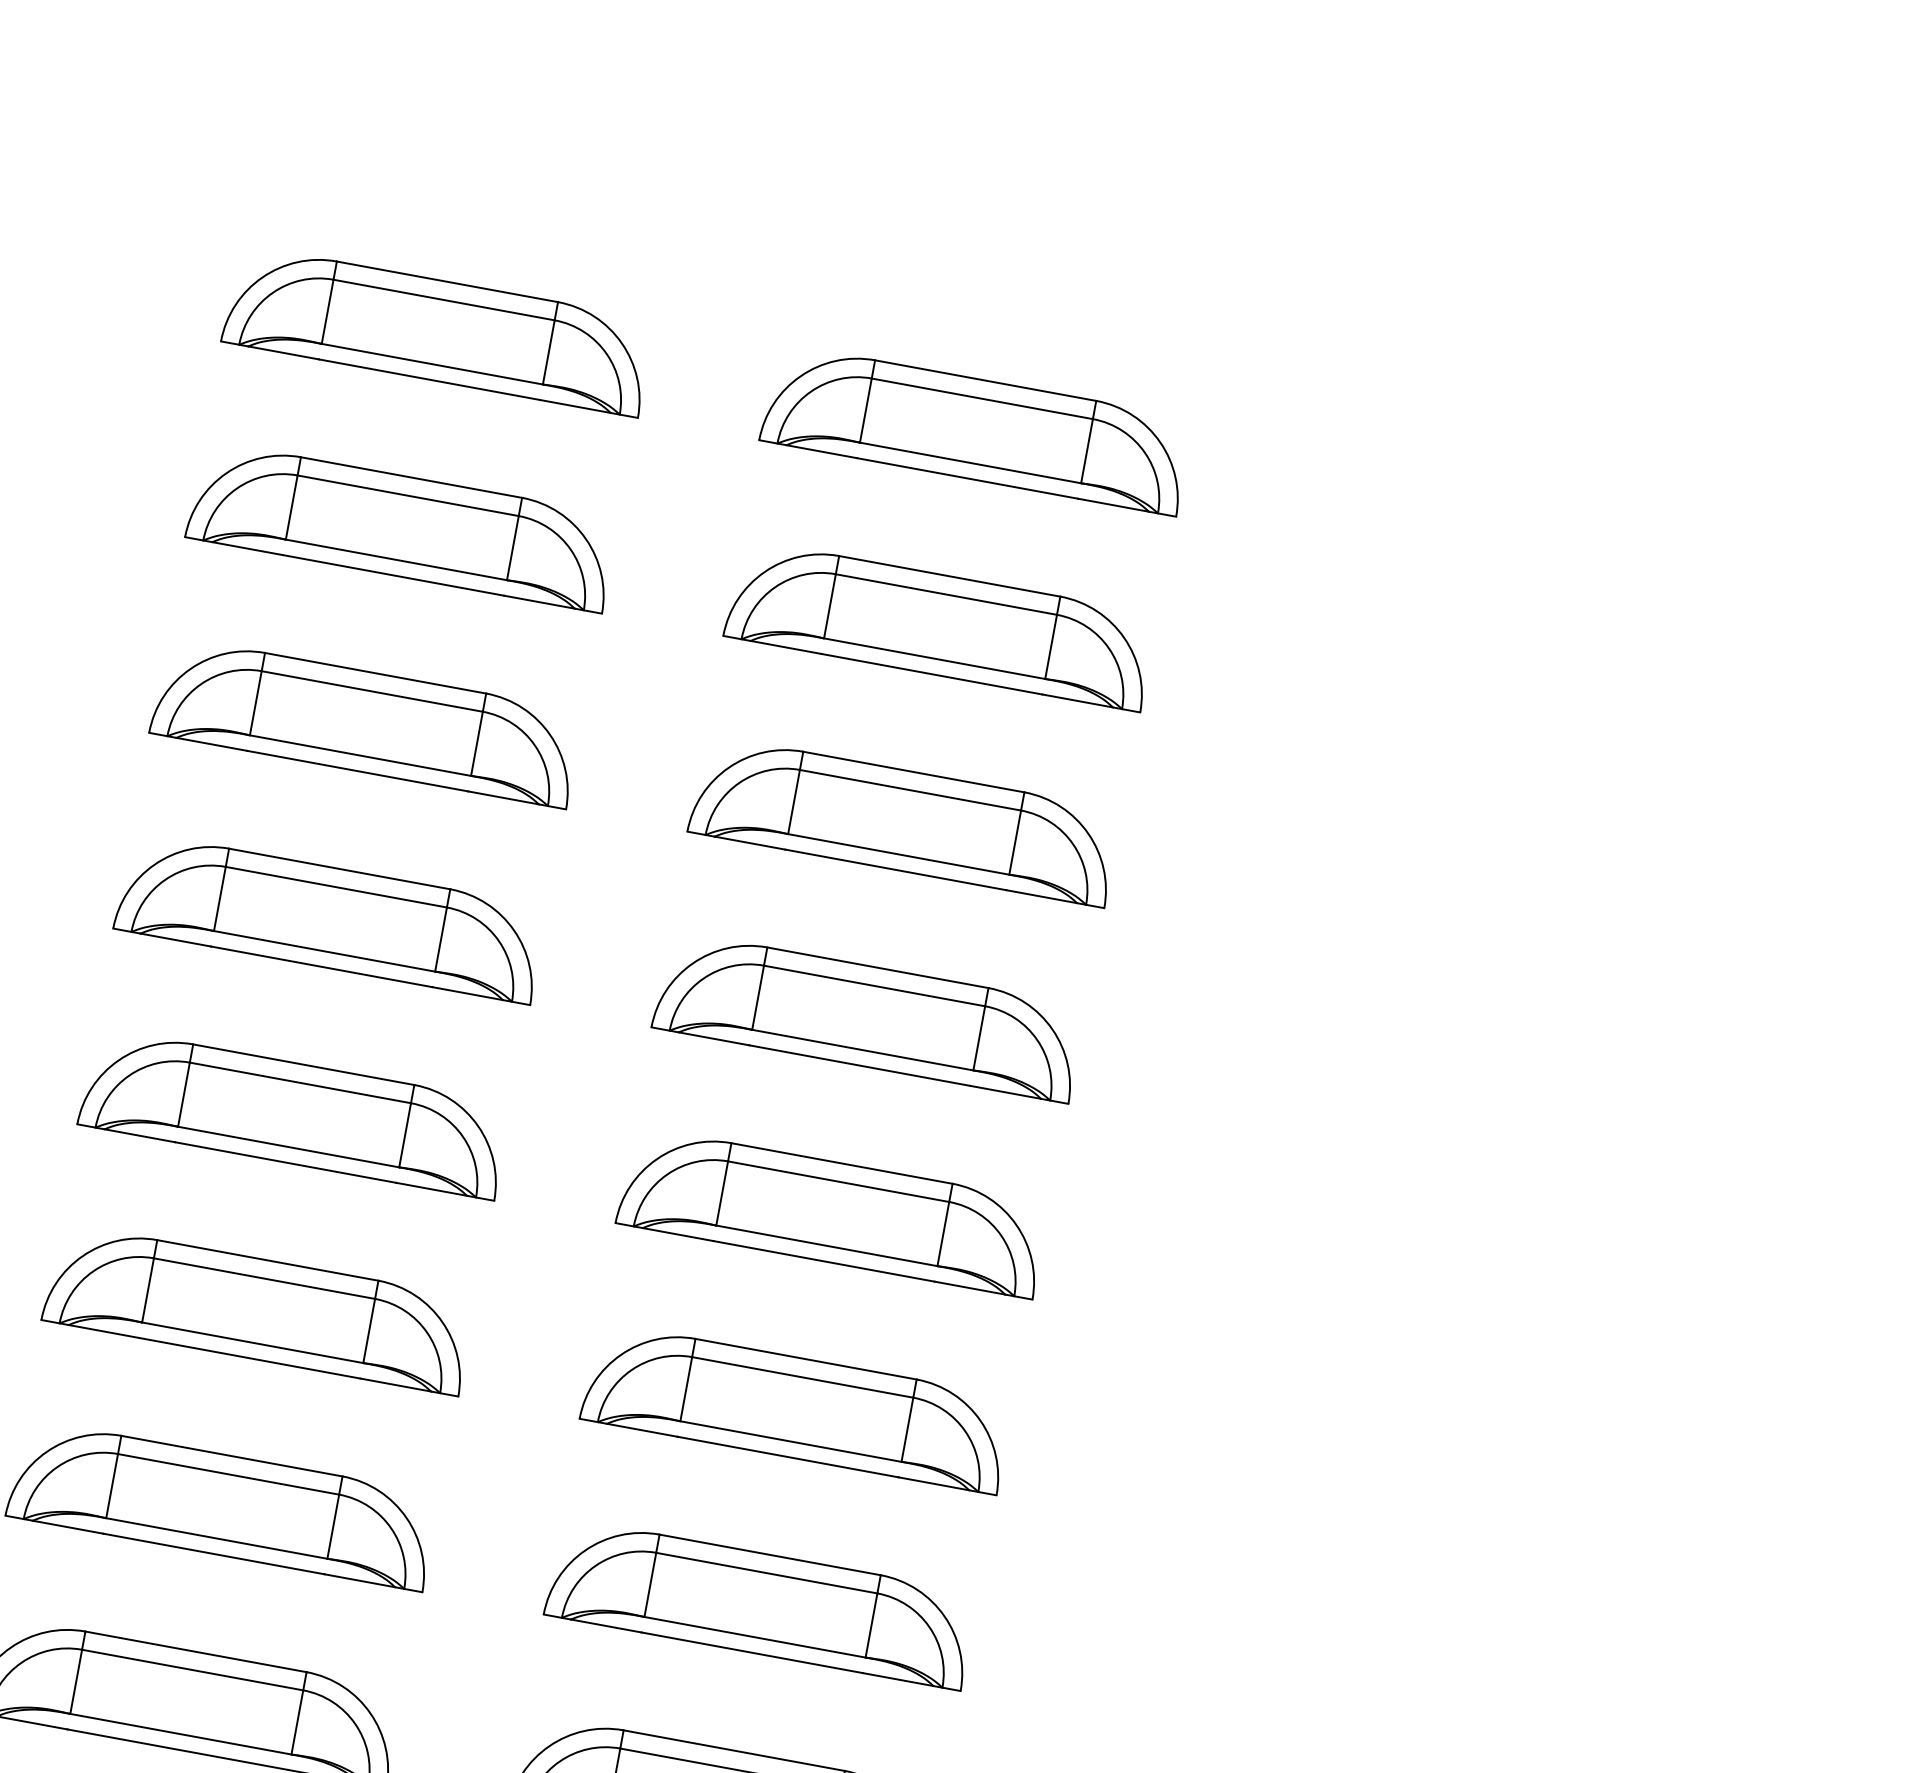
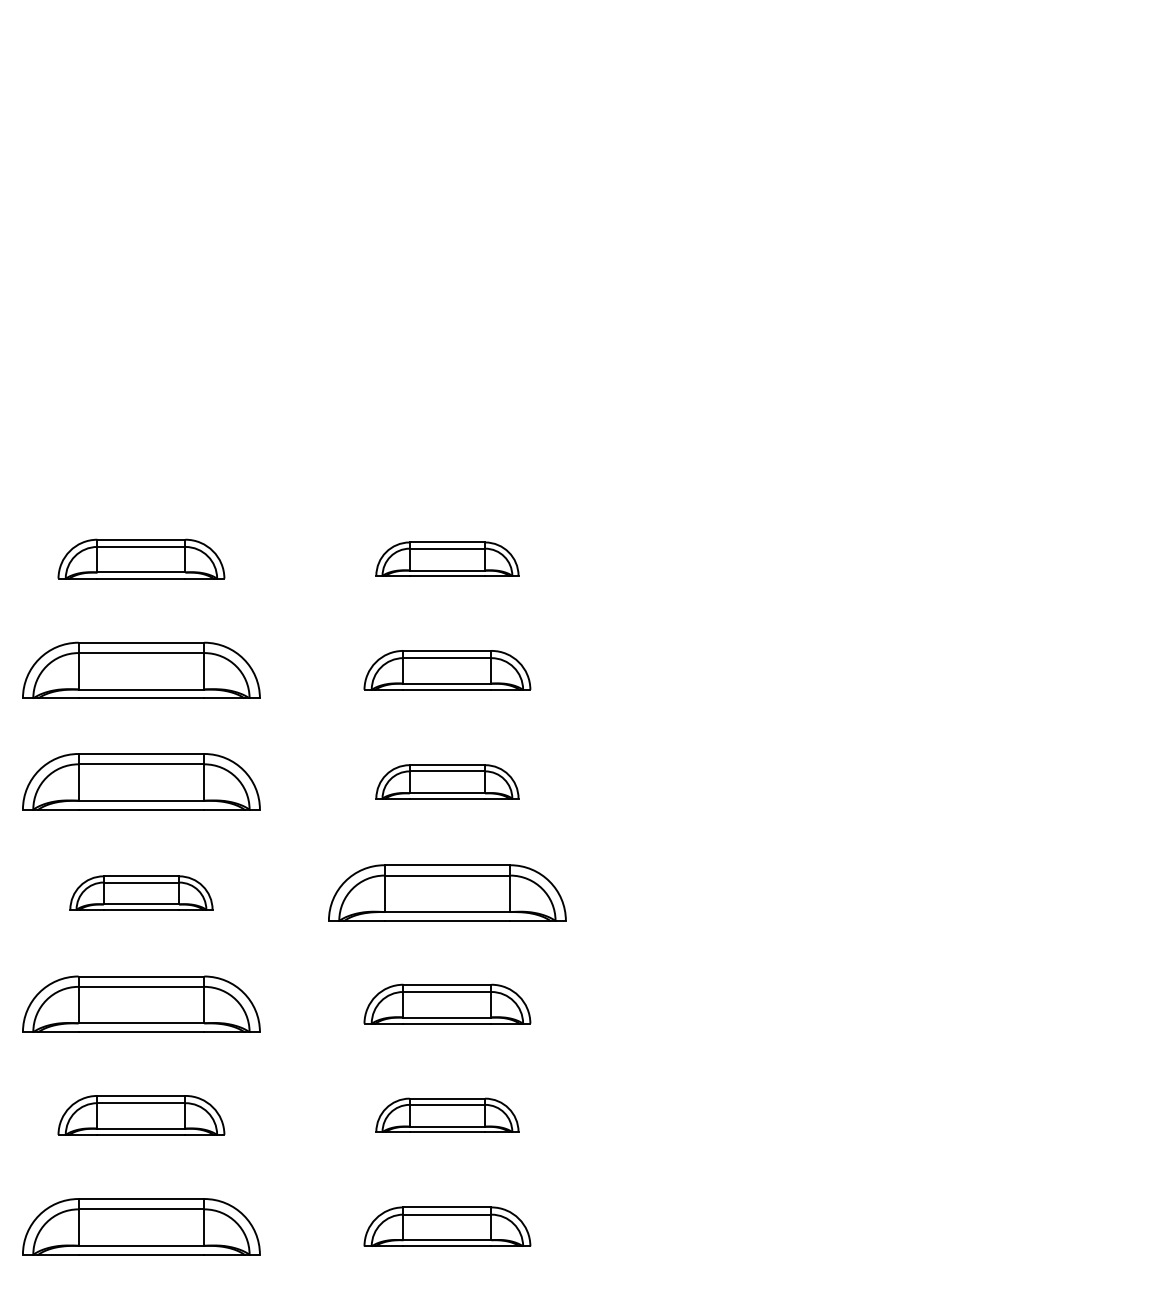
part: (438, 329) -> (141, 558), size x0.7
part: (977, 428) -> (447, 558), size x0.6
part: (941, 623) -> (447, 669), size x0.7
part: (905, 820) -> (447, 781), size x0.6
part: (330, 916) -> (141, 892), size x0.6
part: (833, 1211) -> (447, 1003), size x0.7
part: (259, 1307) -> (141, 1114), size x0.7
part: (797, 1406) -> (447, 1114), size x0.6
part: (761, 1603) -> (447, 1226), size x0.7

